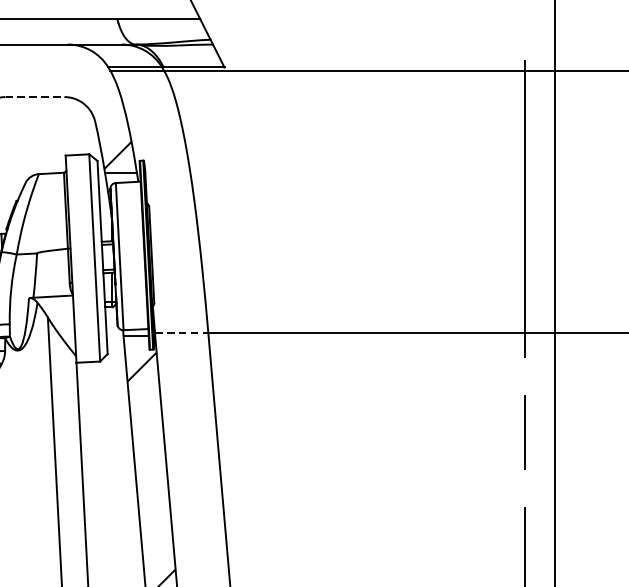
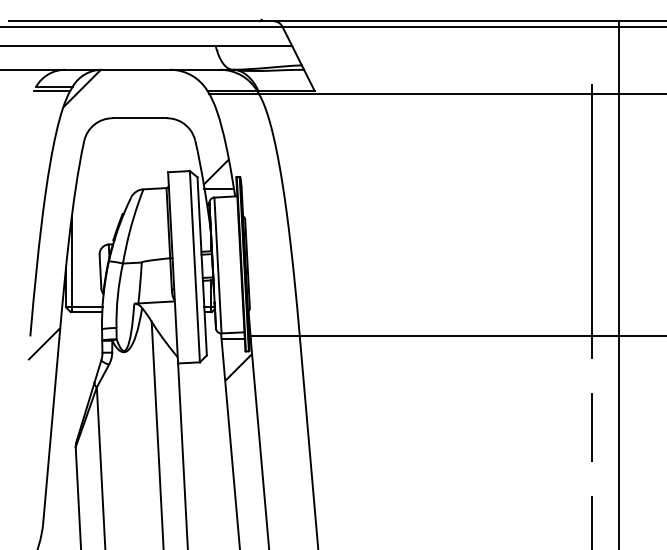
line: (35, 97) -> (140, 118), dashed -> solid
line: (182, 333) -> (275, 336), dashed -> solid

